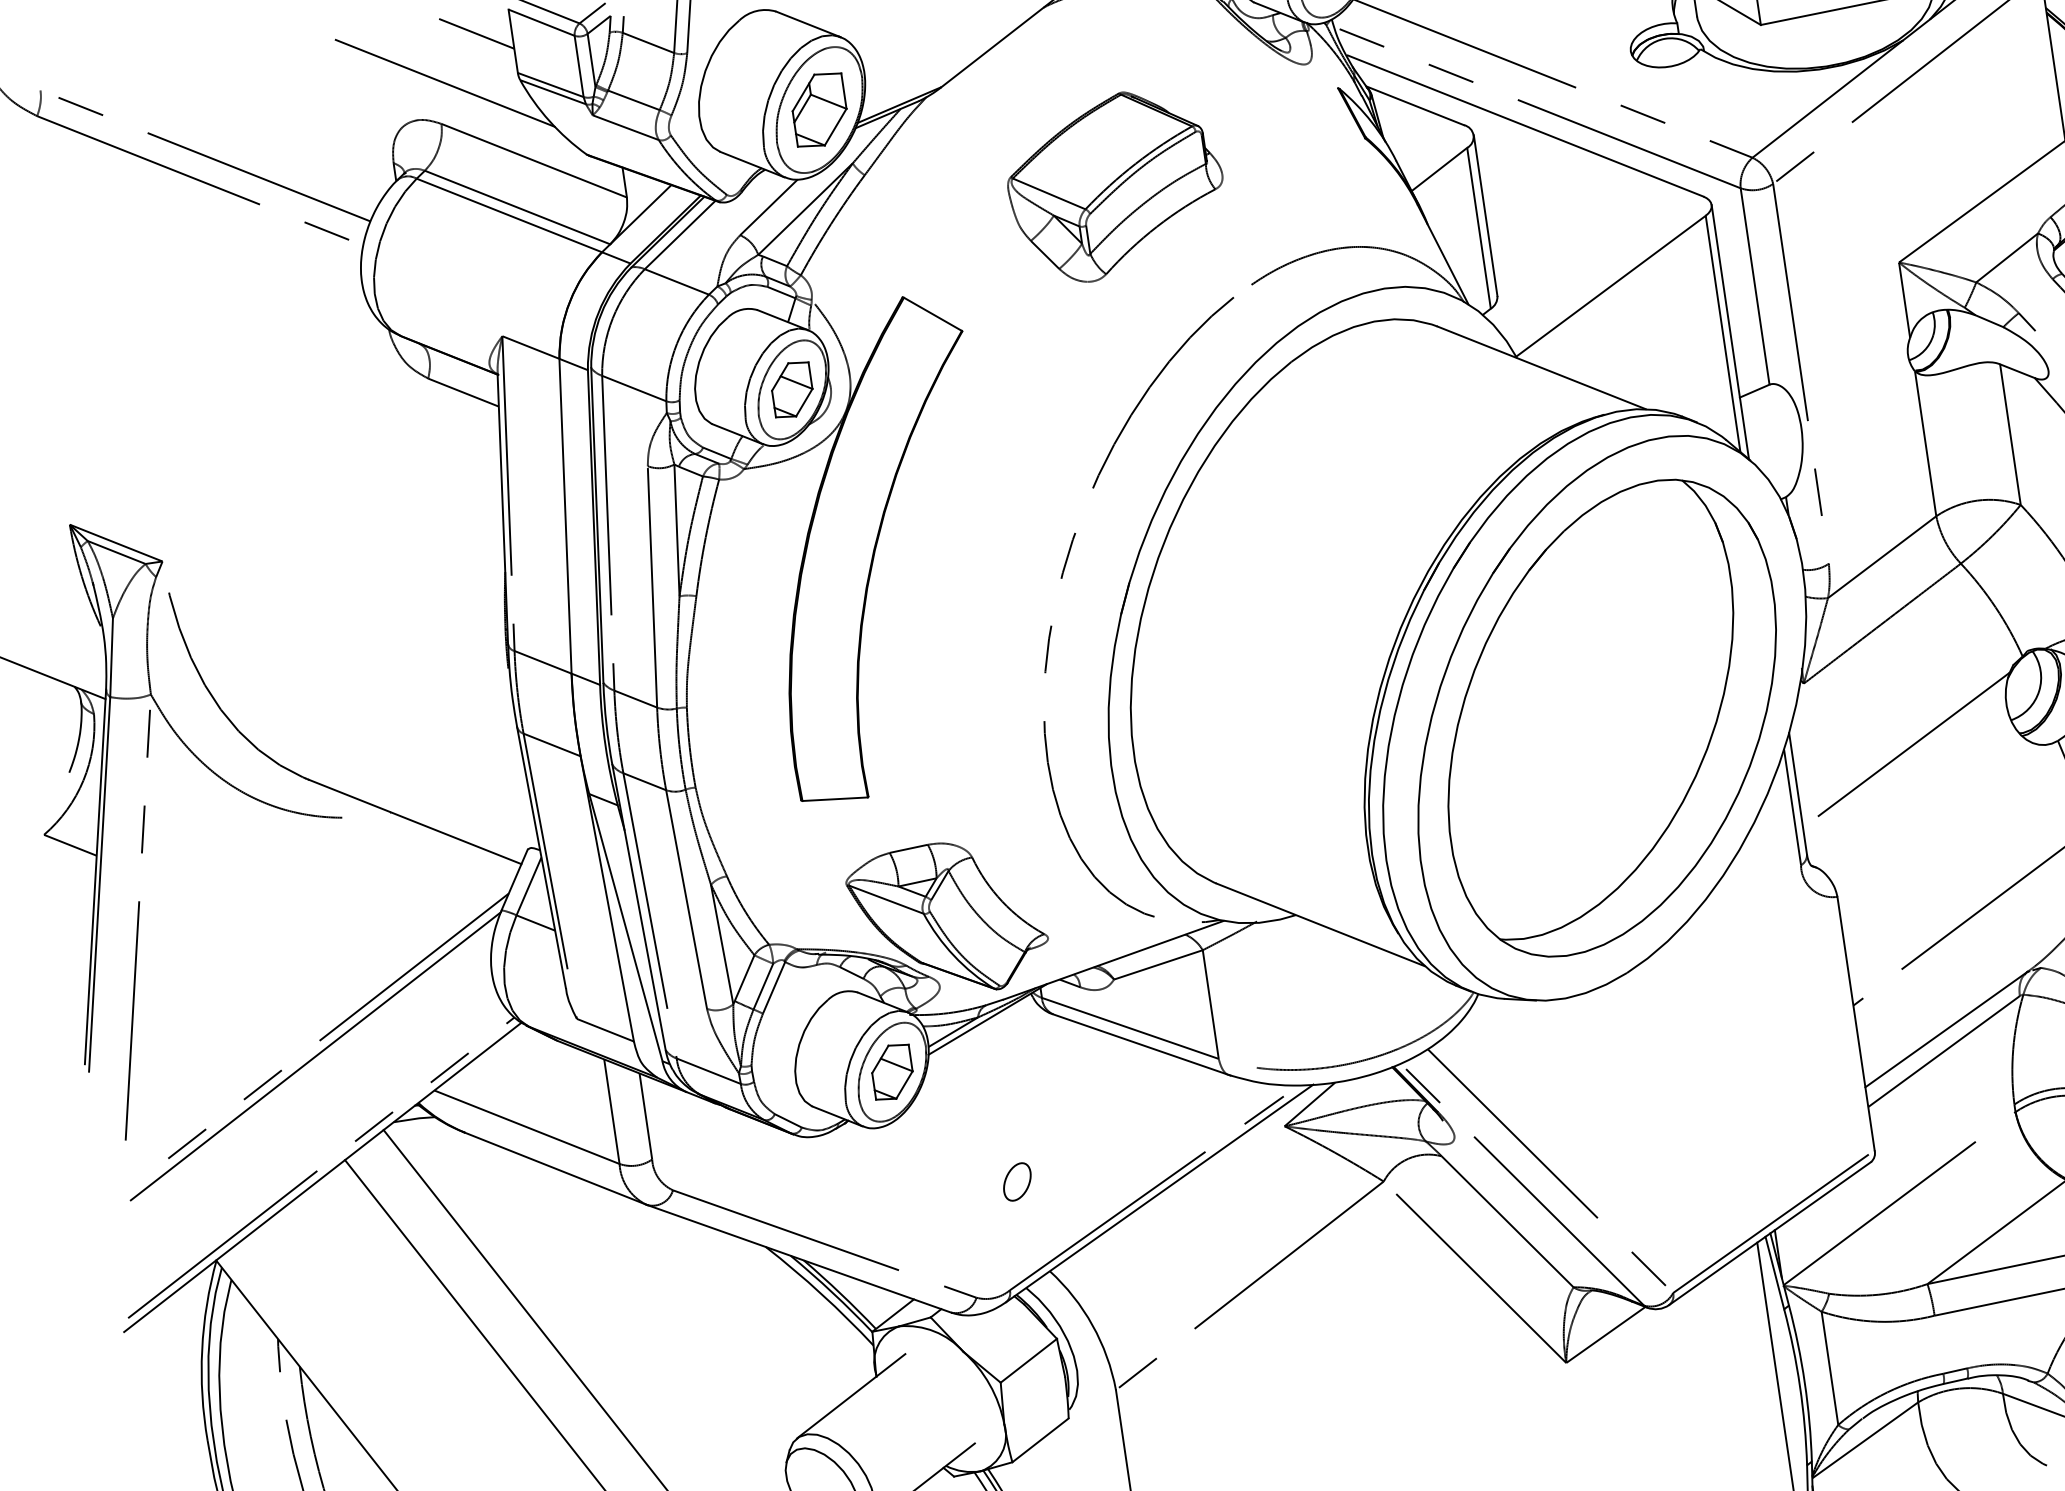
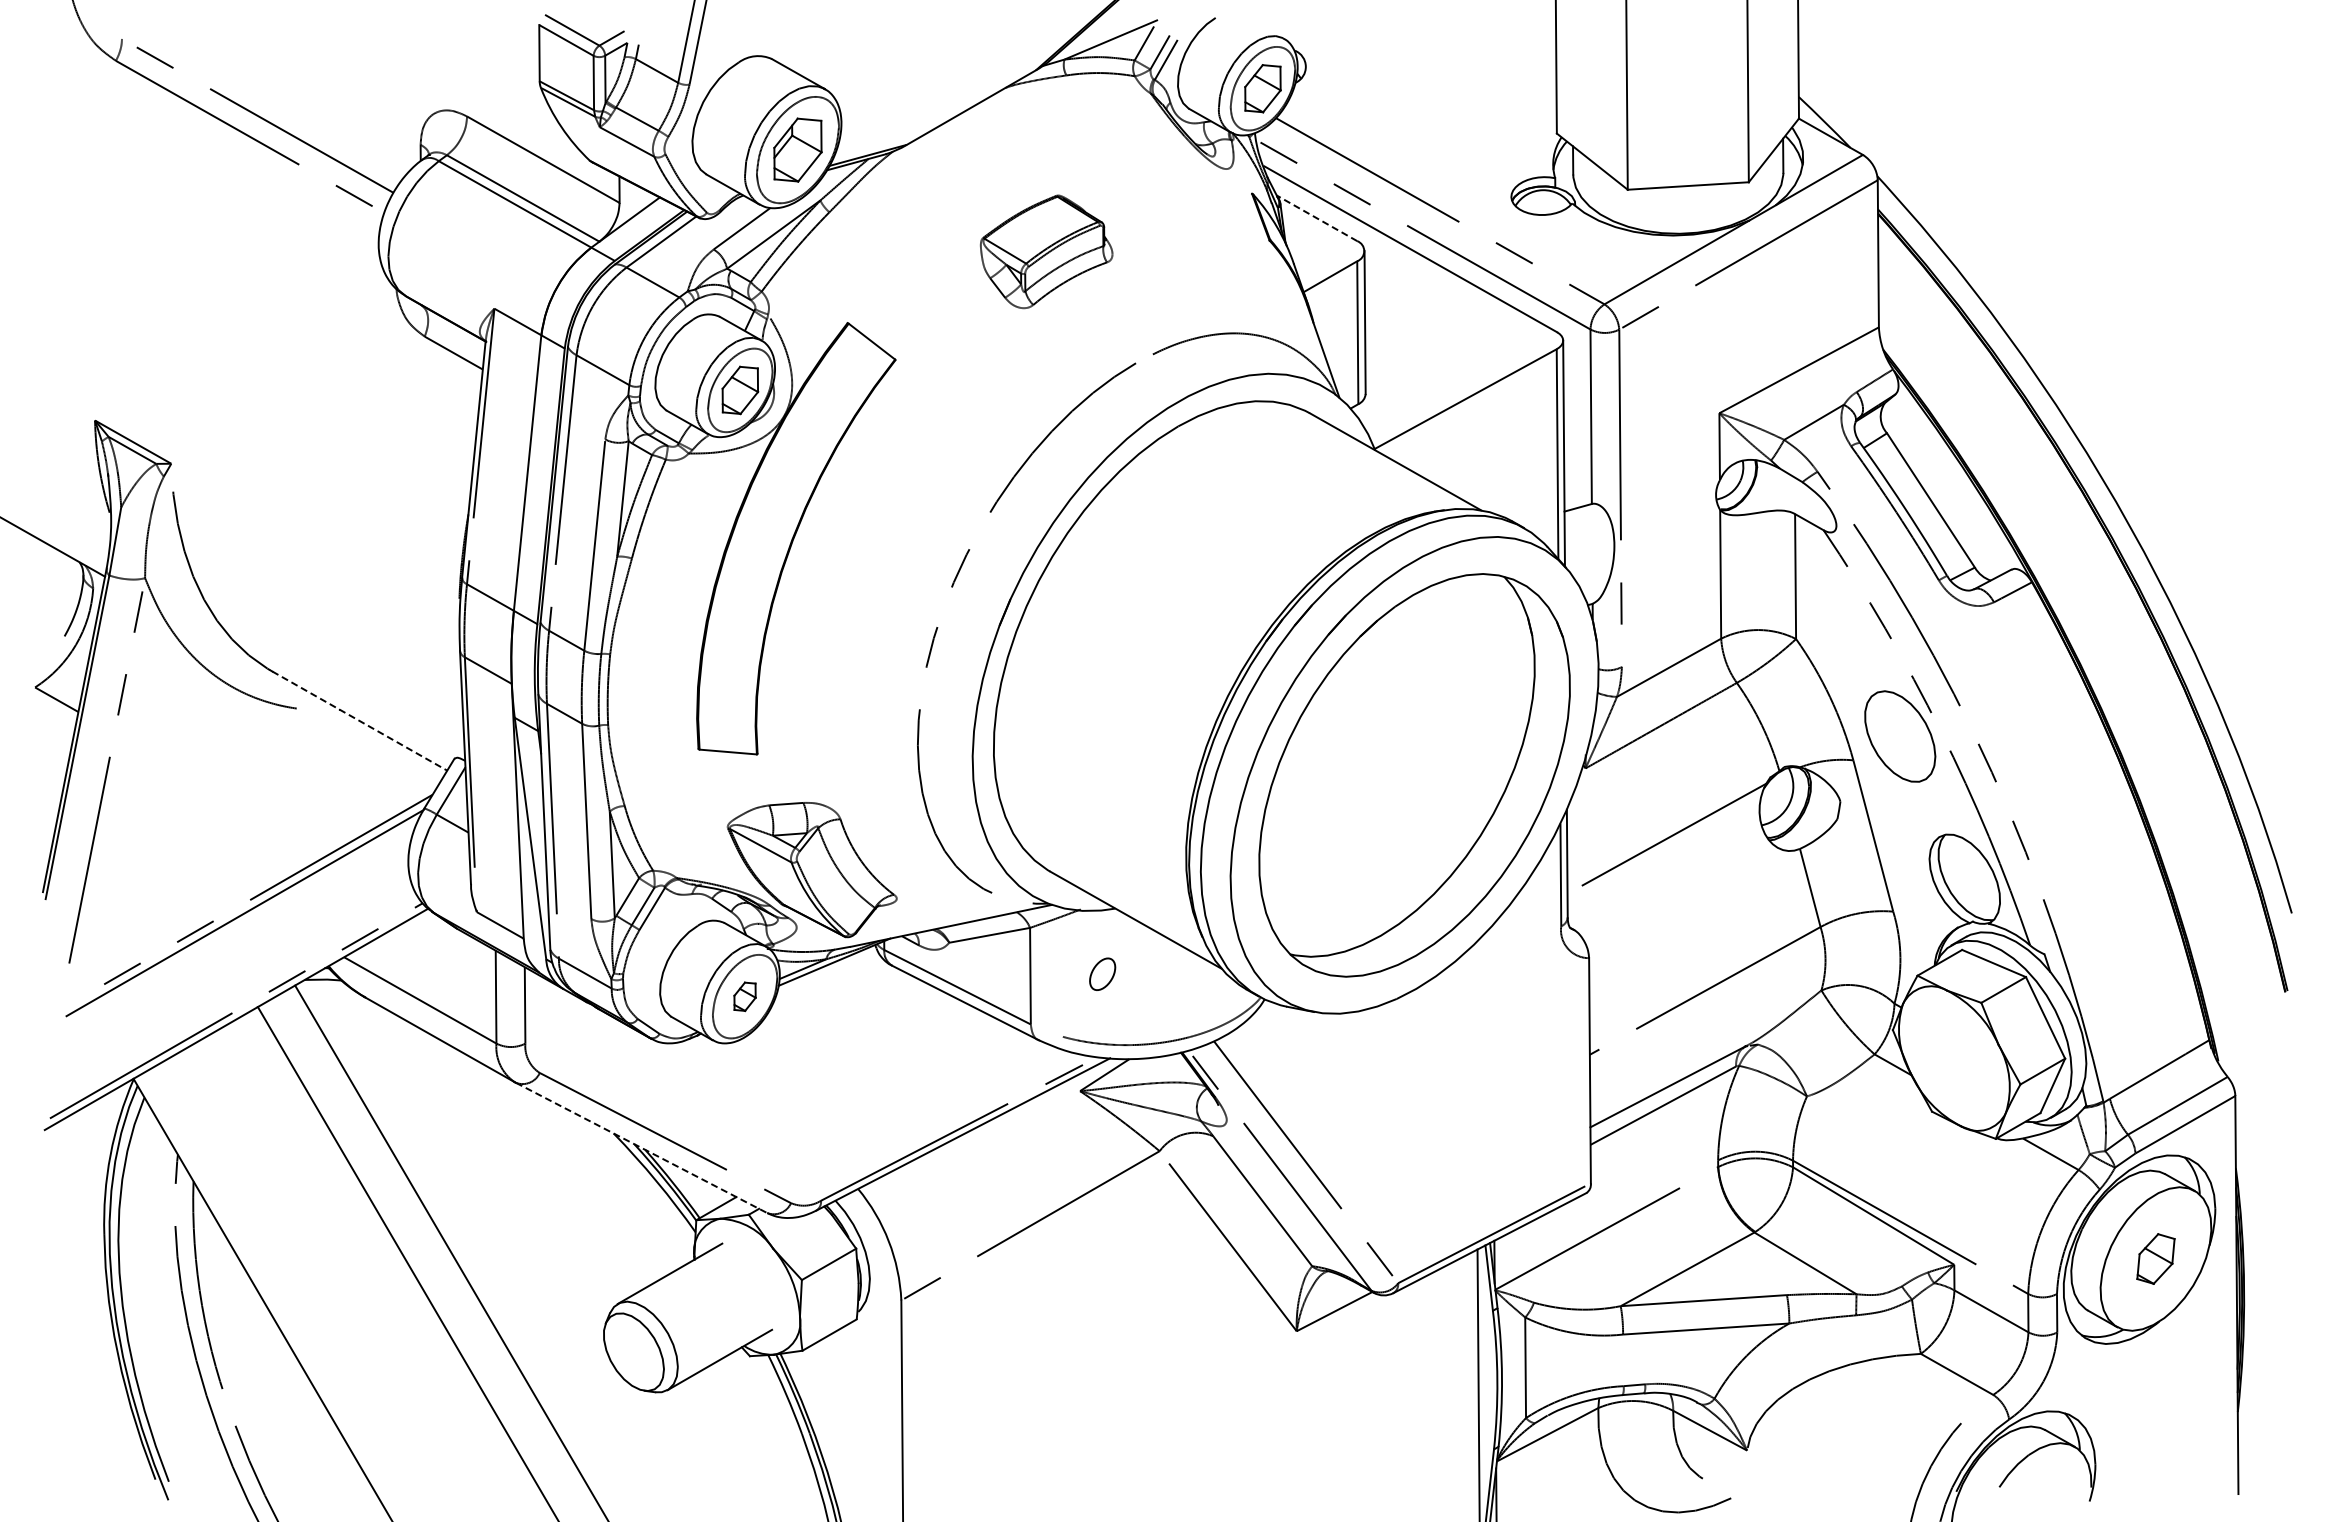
line: (476, 32) -> (508, 41), removed
line: (445, 83) -> (475, 81), removed
line: (1414, 106) -> (1316, 218), solid -> dashed
part: (1115, 185) -> (1046, 251), size x0.7
line: (414, 822) -> (359, 721), solid -> dashed
part: (891, 1072) -> (744, 996), size x0.6
part: (1017, 1181) -> (1102, 973), moved
line: (800, 1259) -> (642, 1148), solid -> dashed

